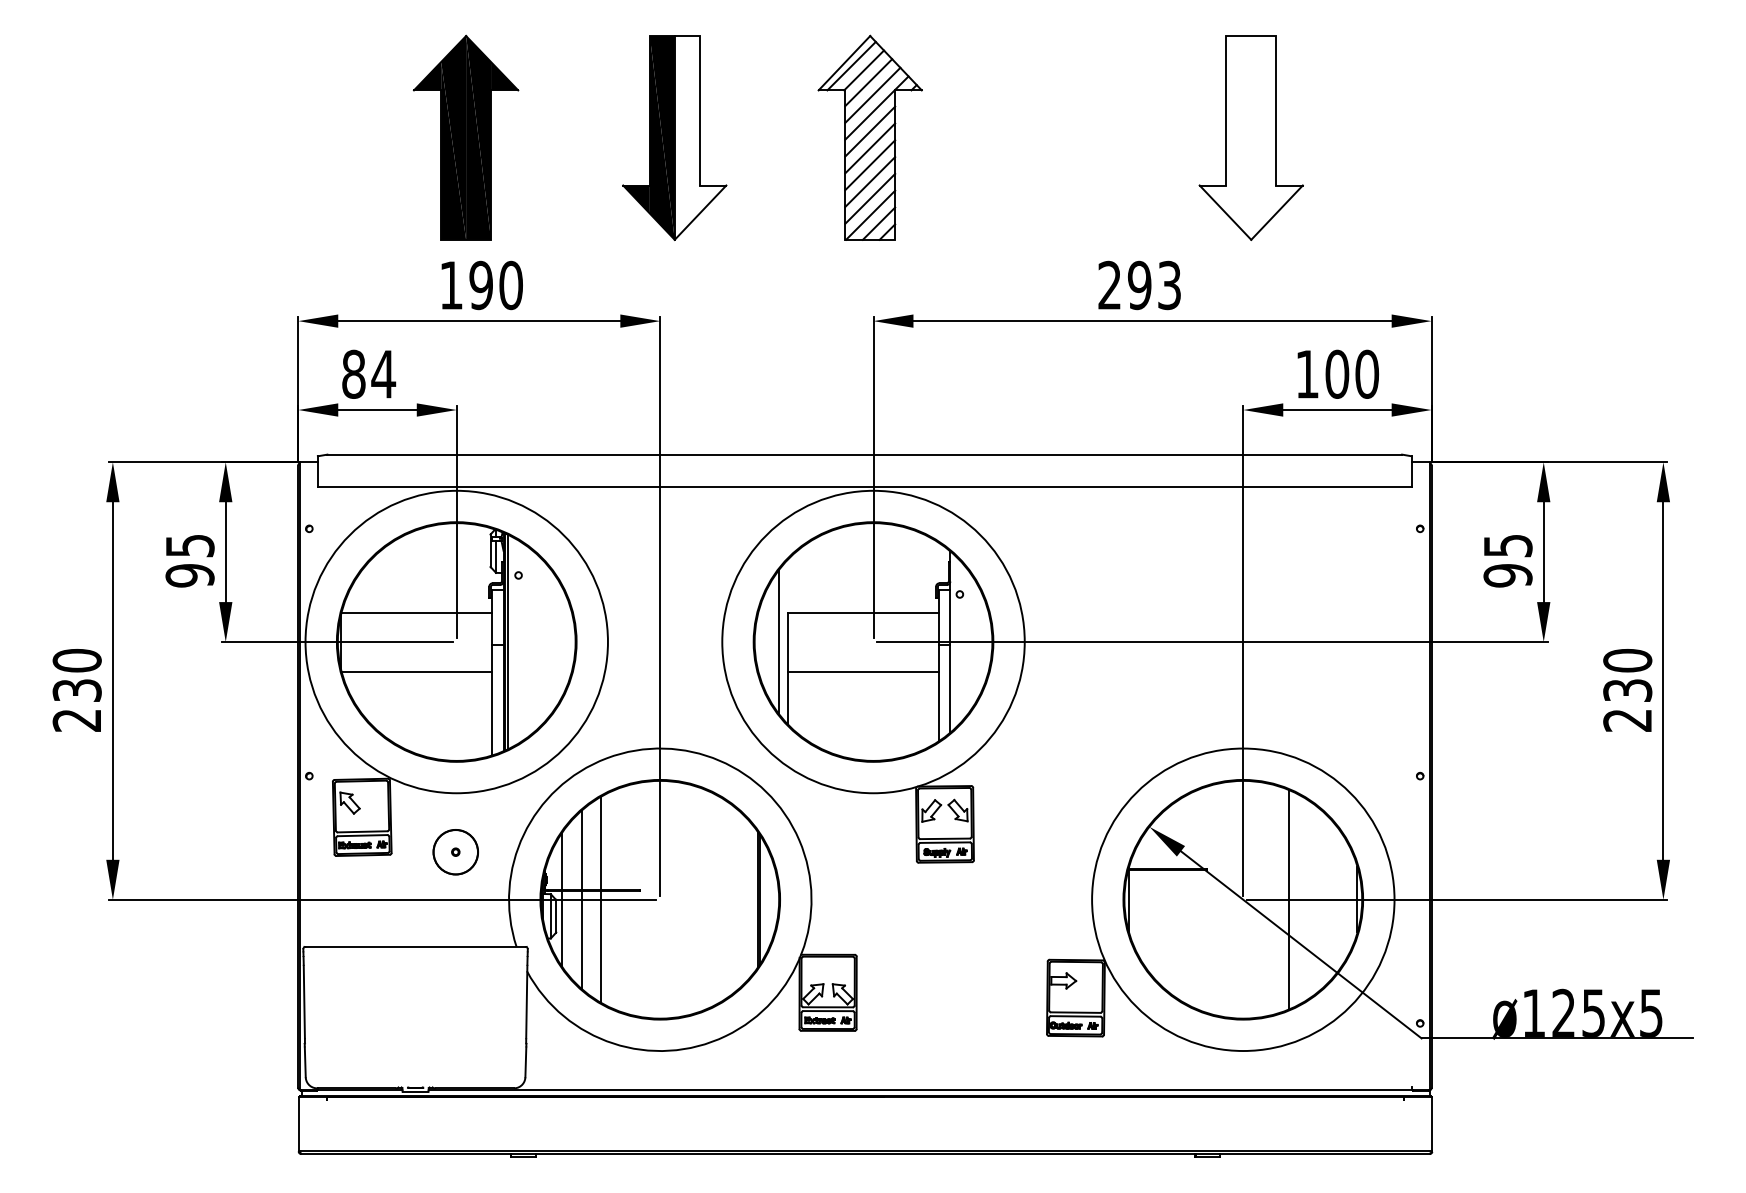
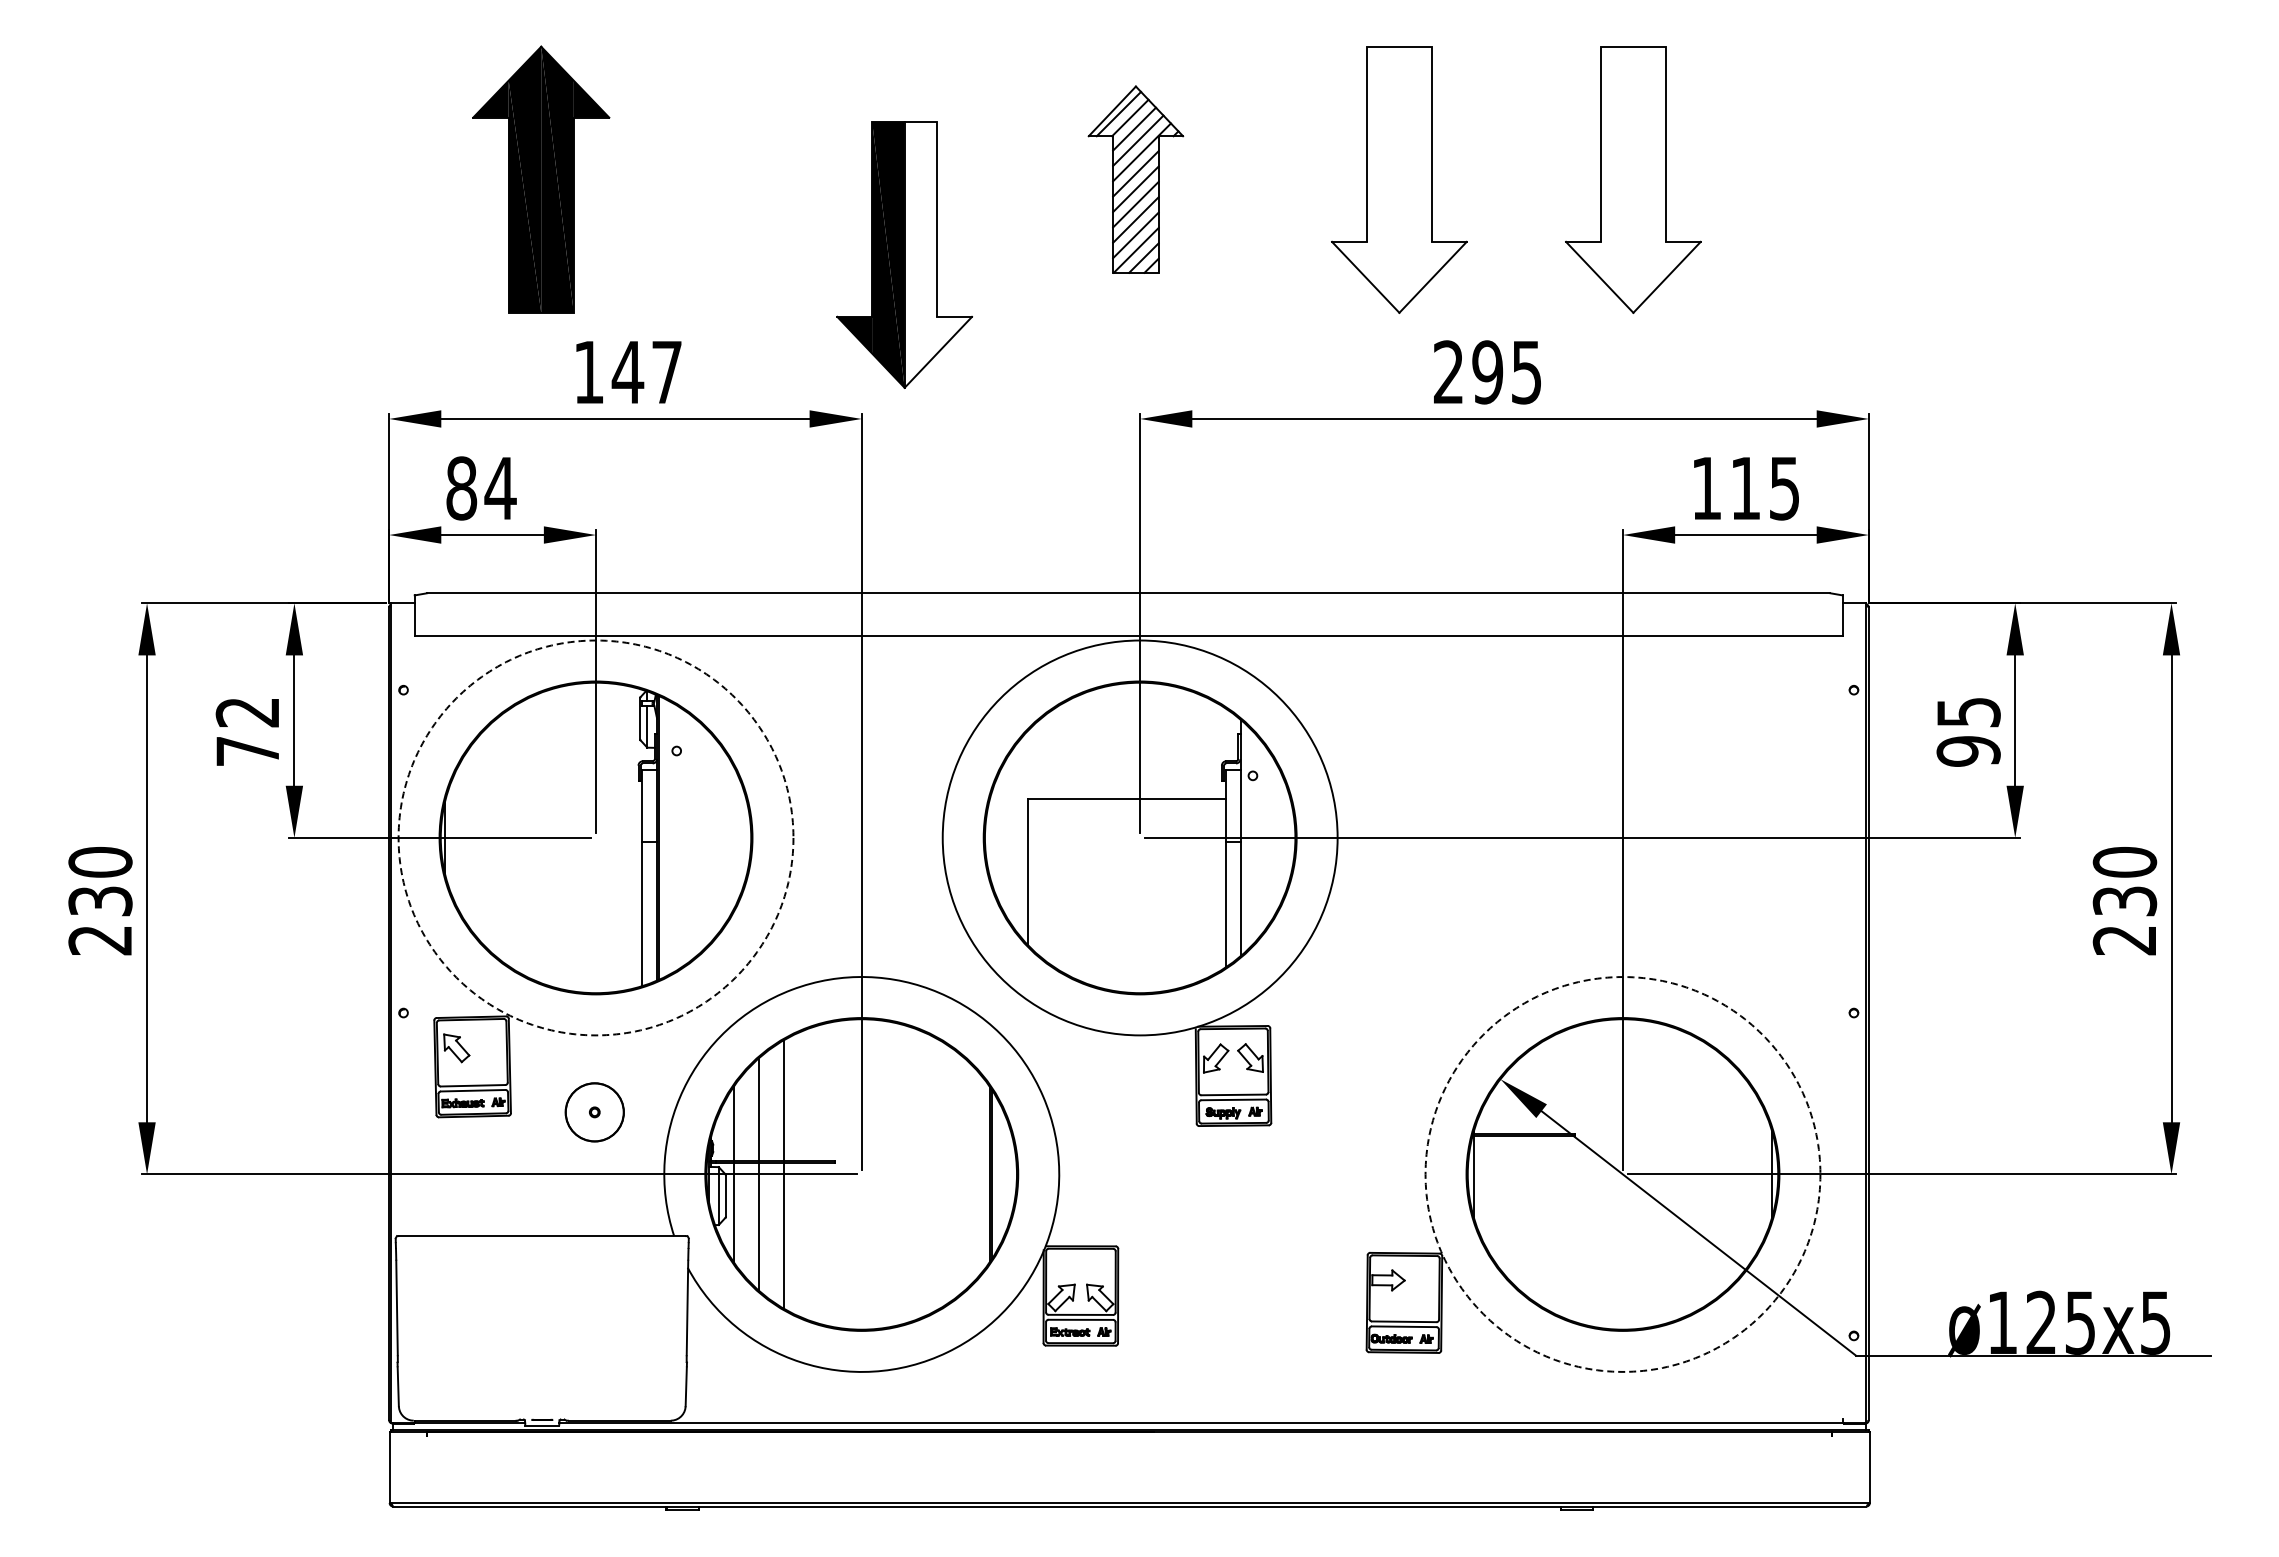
part: (466, 137) -> (541, 179), moved
part: (674, 137) -> (904, 254), moved
part: (869, 137) -> (1135, 179), size x0.7
part: (1072, 137) -> (1399, 179), added
text: (1169, 284) -> (1526, 371), 293 -> 295
text: (495, 285) -> (646, 372), 190 -> 147
text: (1352, 374) -> (1765, 488), 100 -> 115
text: (189, 561) -> (247, 732), 95 -> 72
line: (416, 612) -> (543, 799), removed
circle: (456, 641) -> (595, 837), solid -> dashed
line: (508, 641) -> (663, 837), removed
line: (779, 641) -> (1017, 837), removed
line: (417, 672) -> (544, 877), removed
line: (863, 672) -> (1126, 877), removed
circle: (1242, 899) -> (1622, 1174), solid -> dashed
line: (1288, 899) -> (1682, 1174), removed

